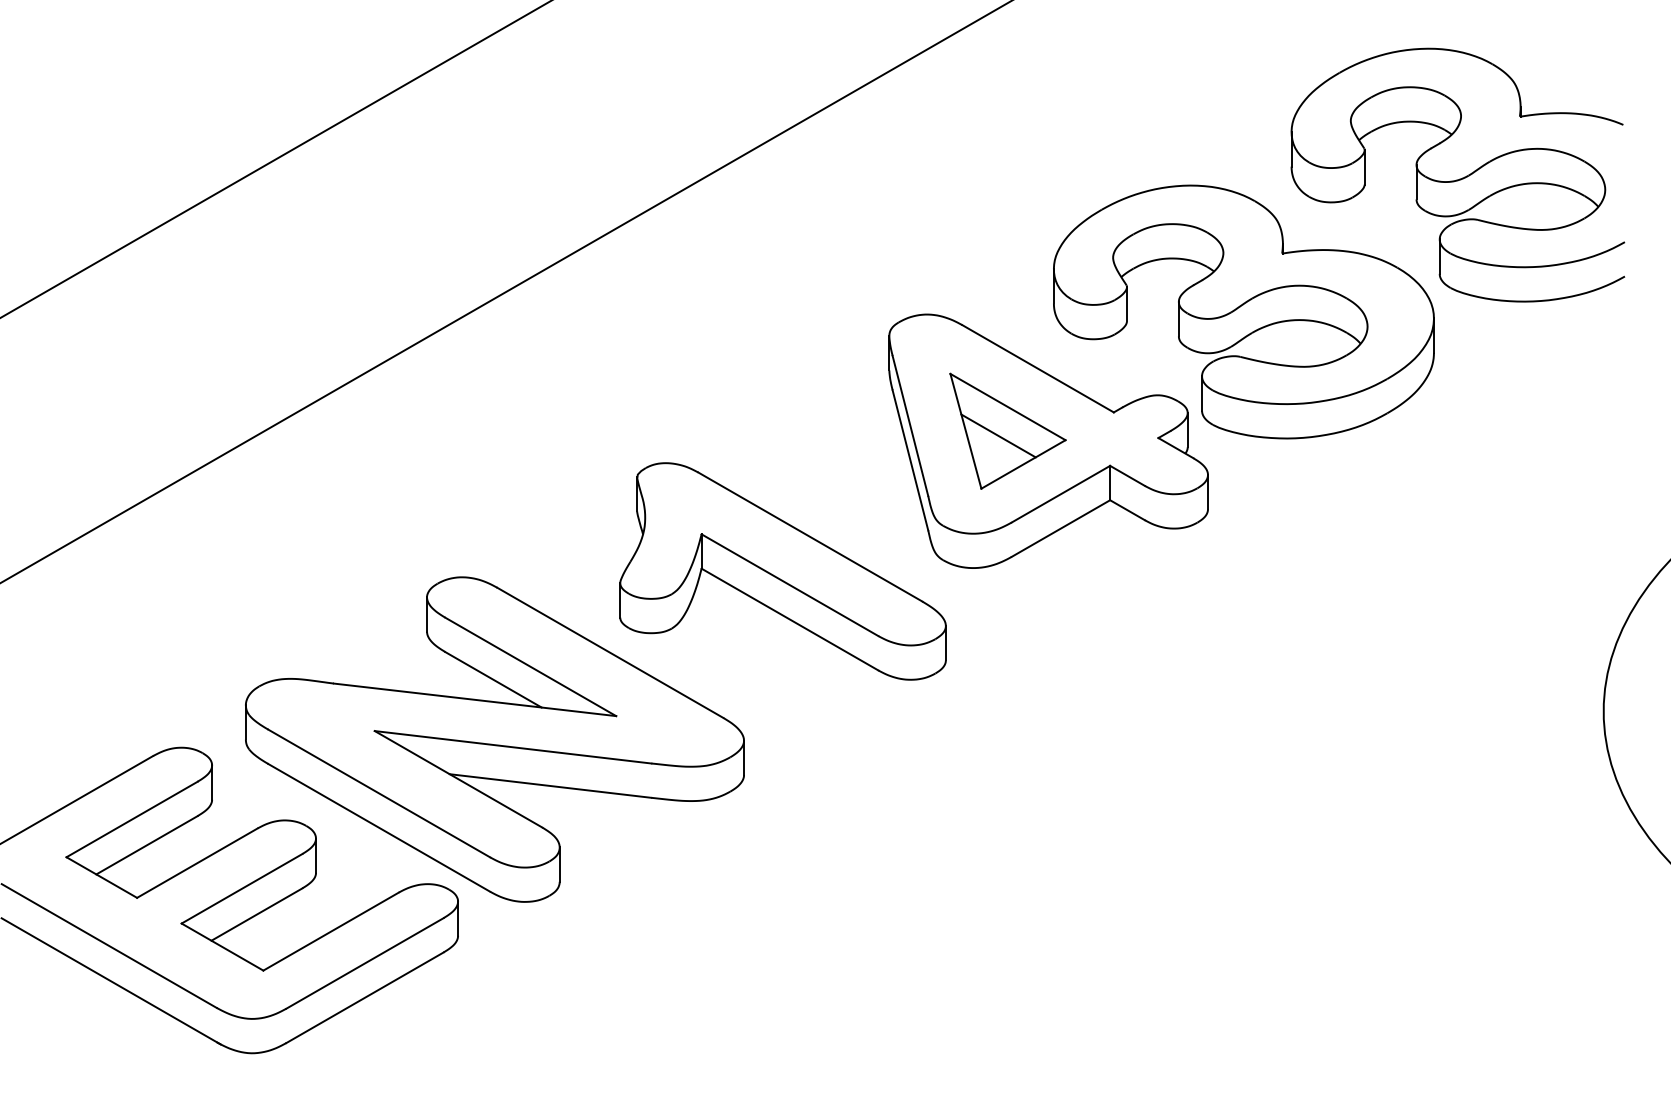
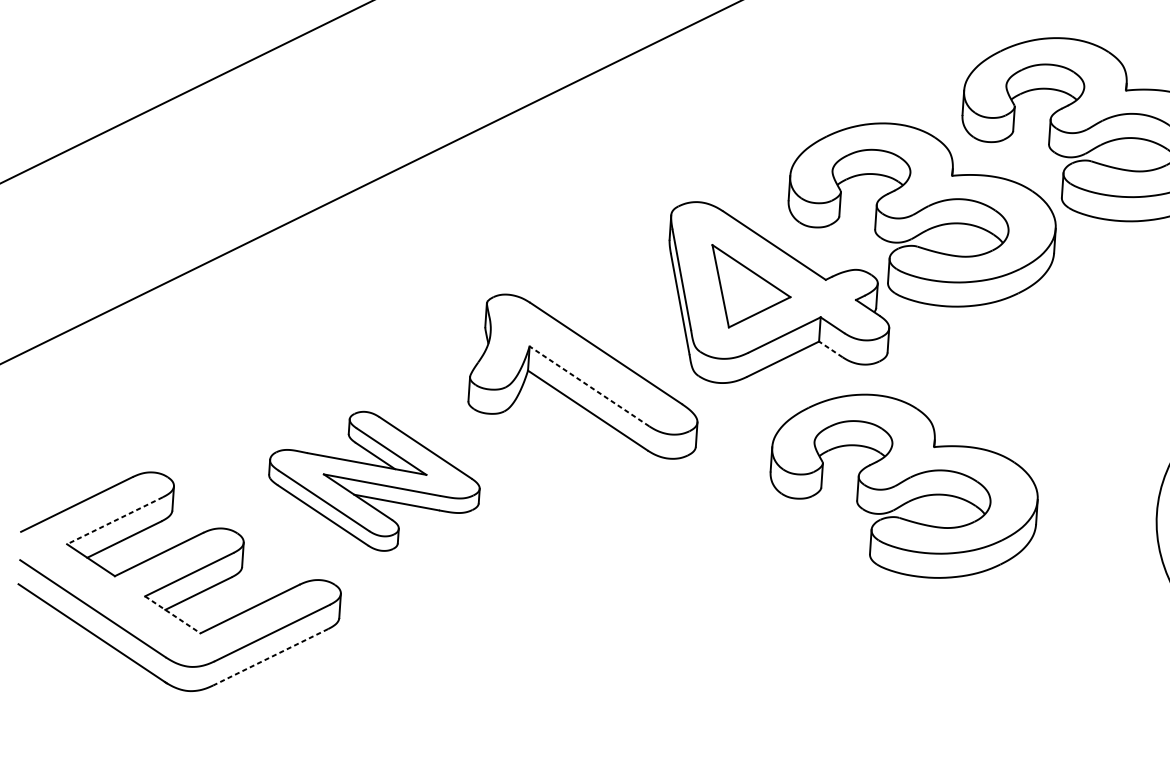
line: (998, 435) -> (743, 290), removed
line: (1127, 509) -> (830, 348), solid -> dashed
line: (789, 585) -> (589, 386), solid -> dashed
part: (1243, 696) -> (903, 486), added
part: (494, 739) -> (374, 481), size x0.6
line: (132, 819) -> (115, 520), solid -> dashed
line: (222, 947) -> (172, 615), solid -> dashed
line: (364, 997) -> (270, 657), solid -> dashed

